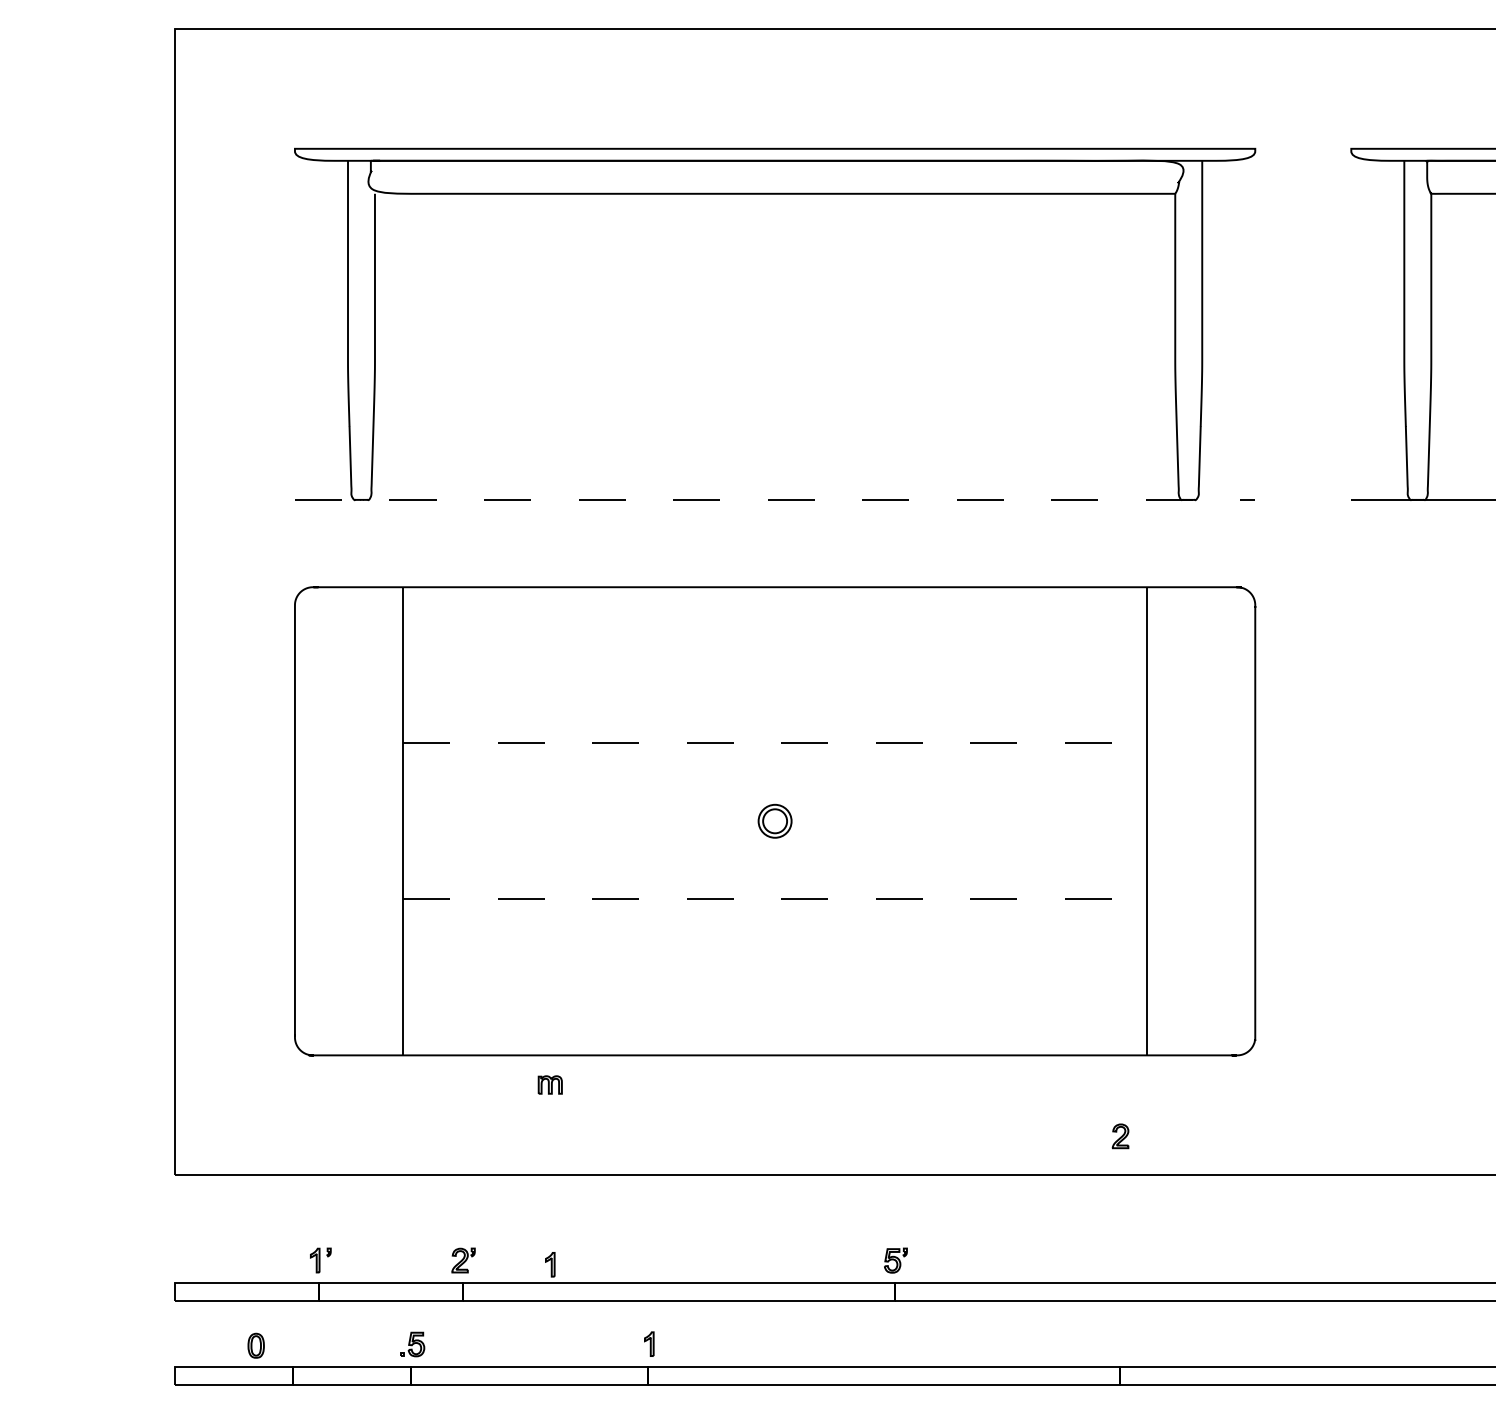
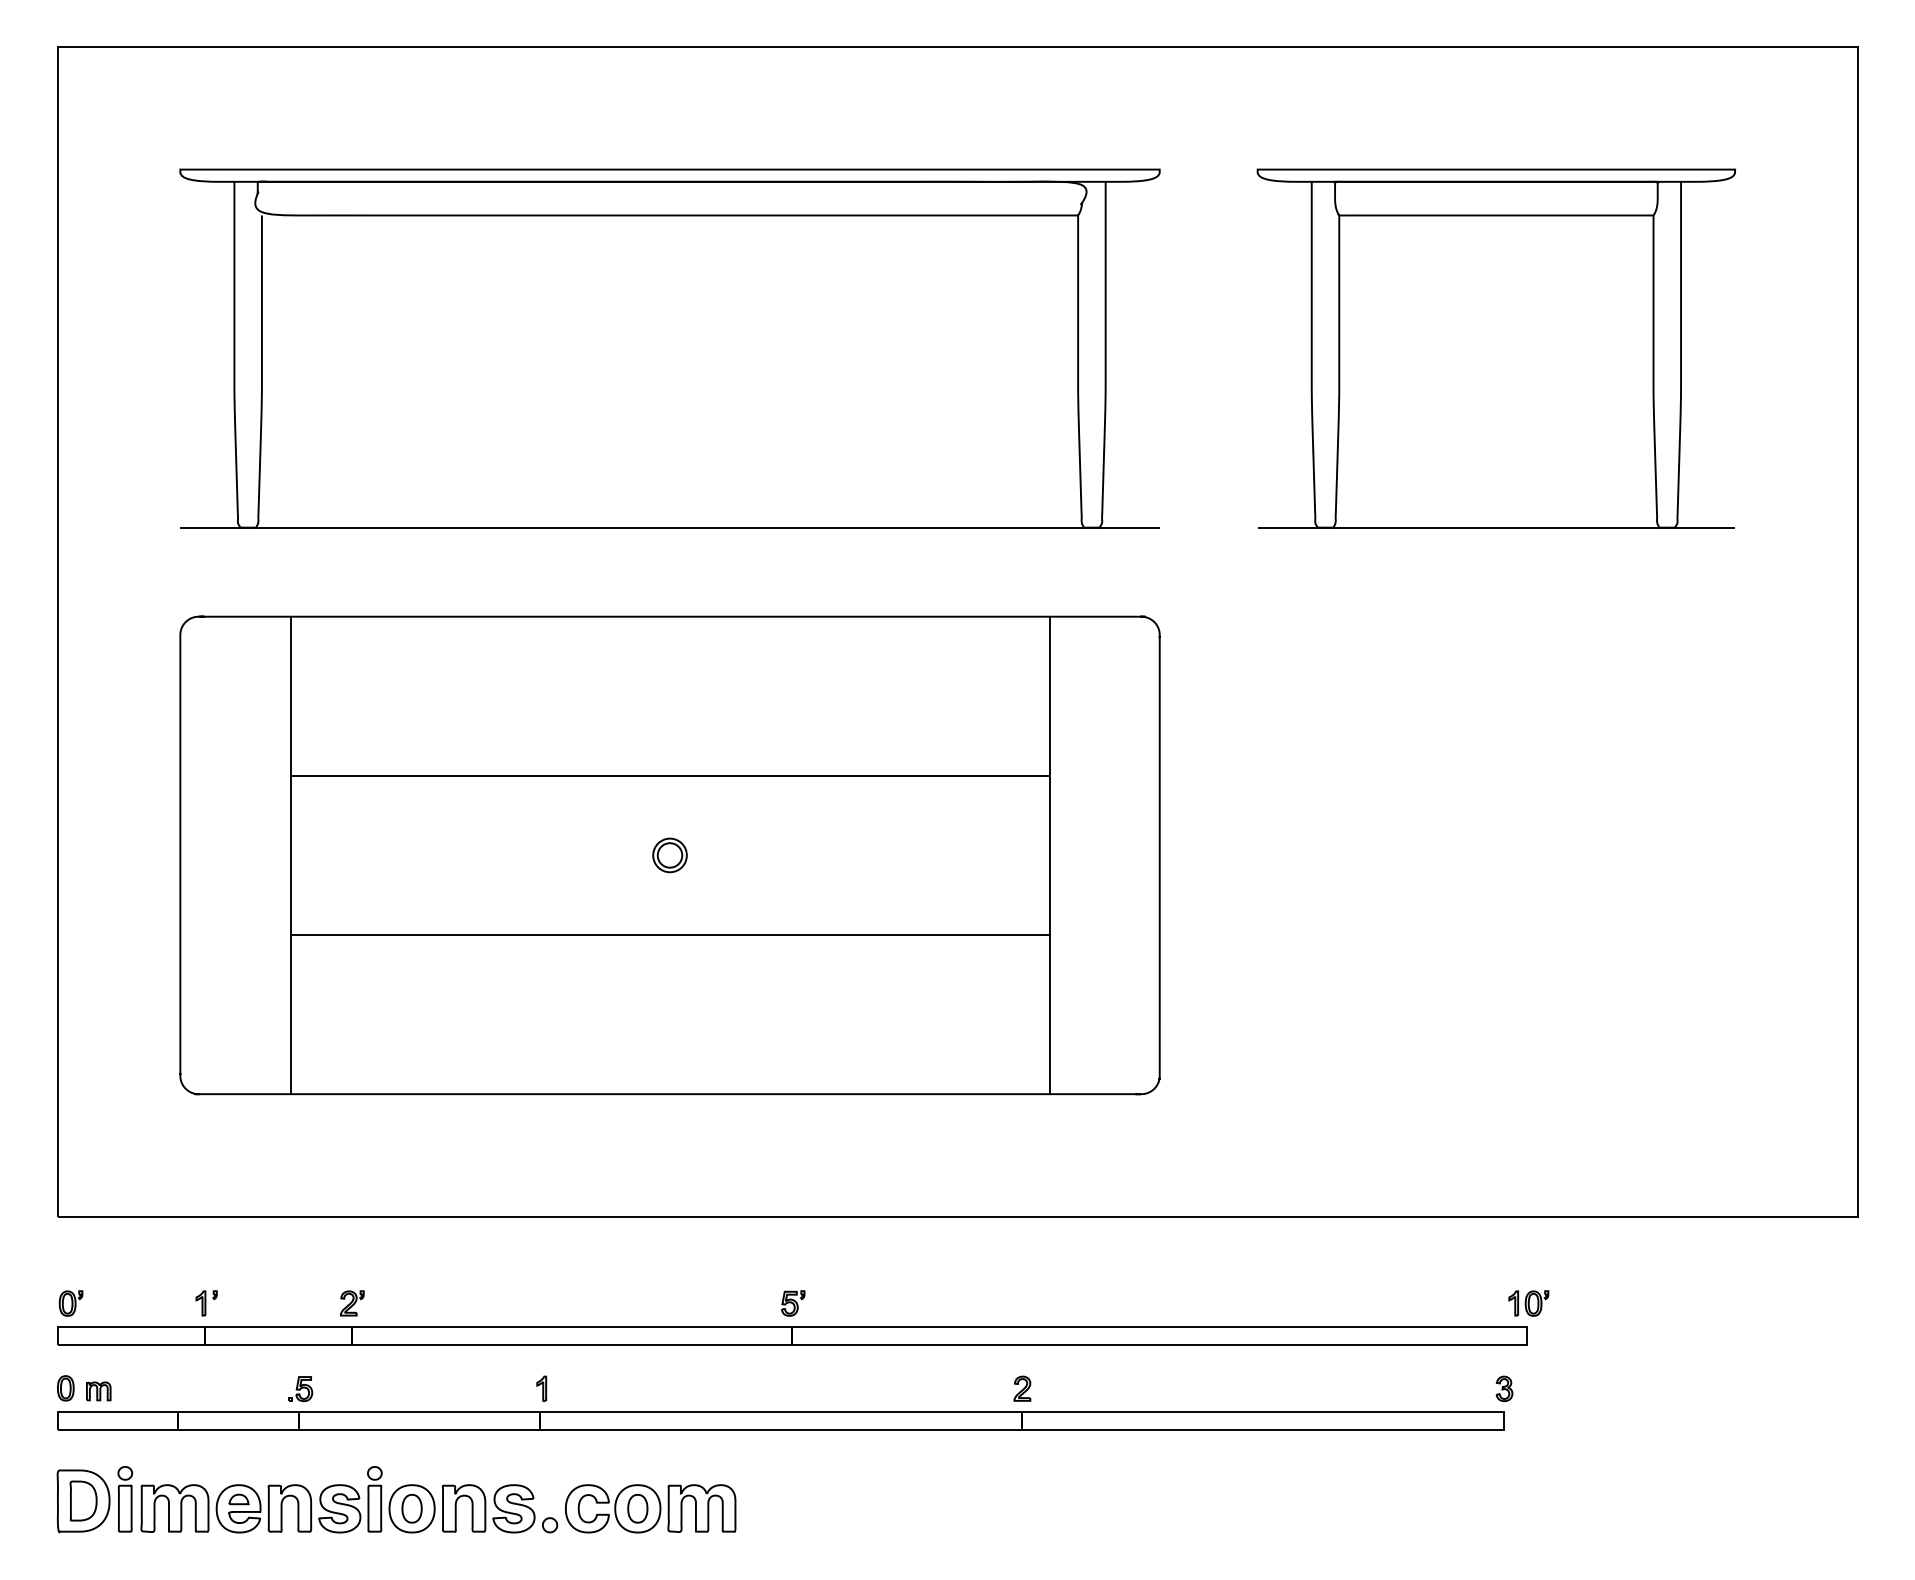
line: (775, 499) -> (670, 527), dashed -> solid
line: (775, 742) -> (670, 775), dashed -> solid
line: (775, 899) -> (670, 935), dashed -> solid
part: (550, 1085) -> (98, 1391), moved
part: (1120, 1136) -> (1022, 1388), moved
part: (187, 1260) -> (70, 1303), added
part: (550, 1264) -> (440, 1307), removed
part: (255, 1345) -> (65, 1388), moved

